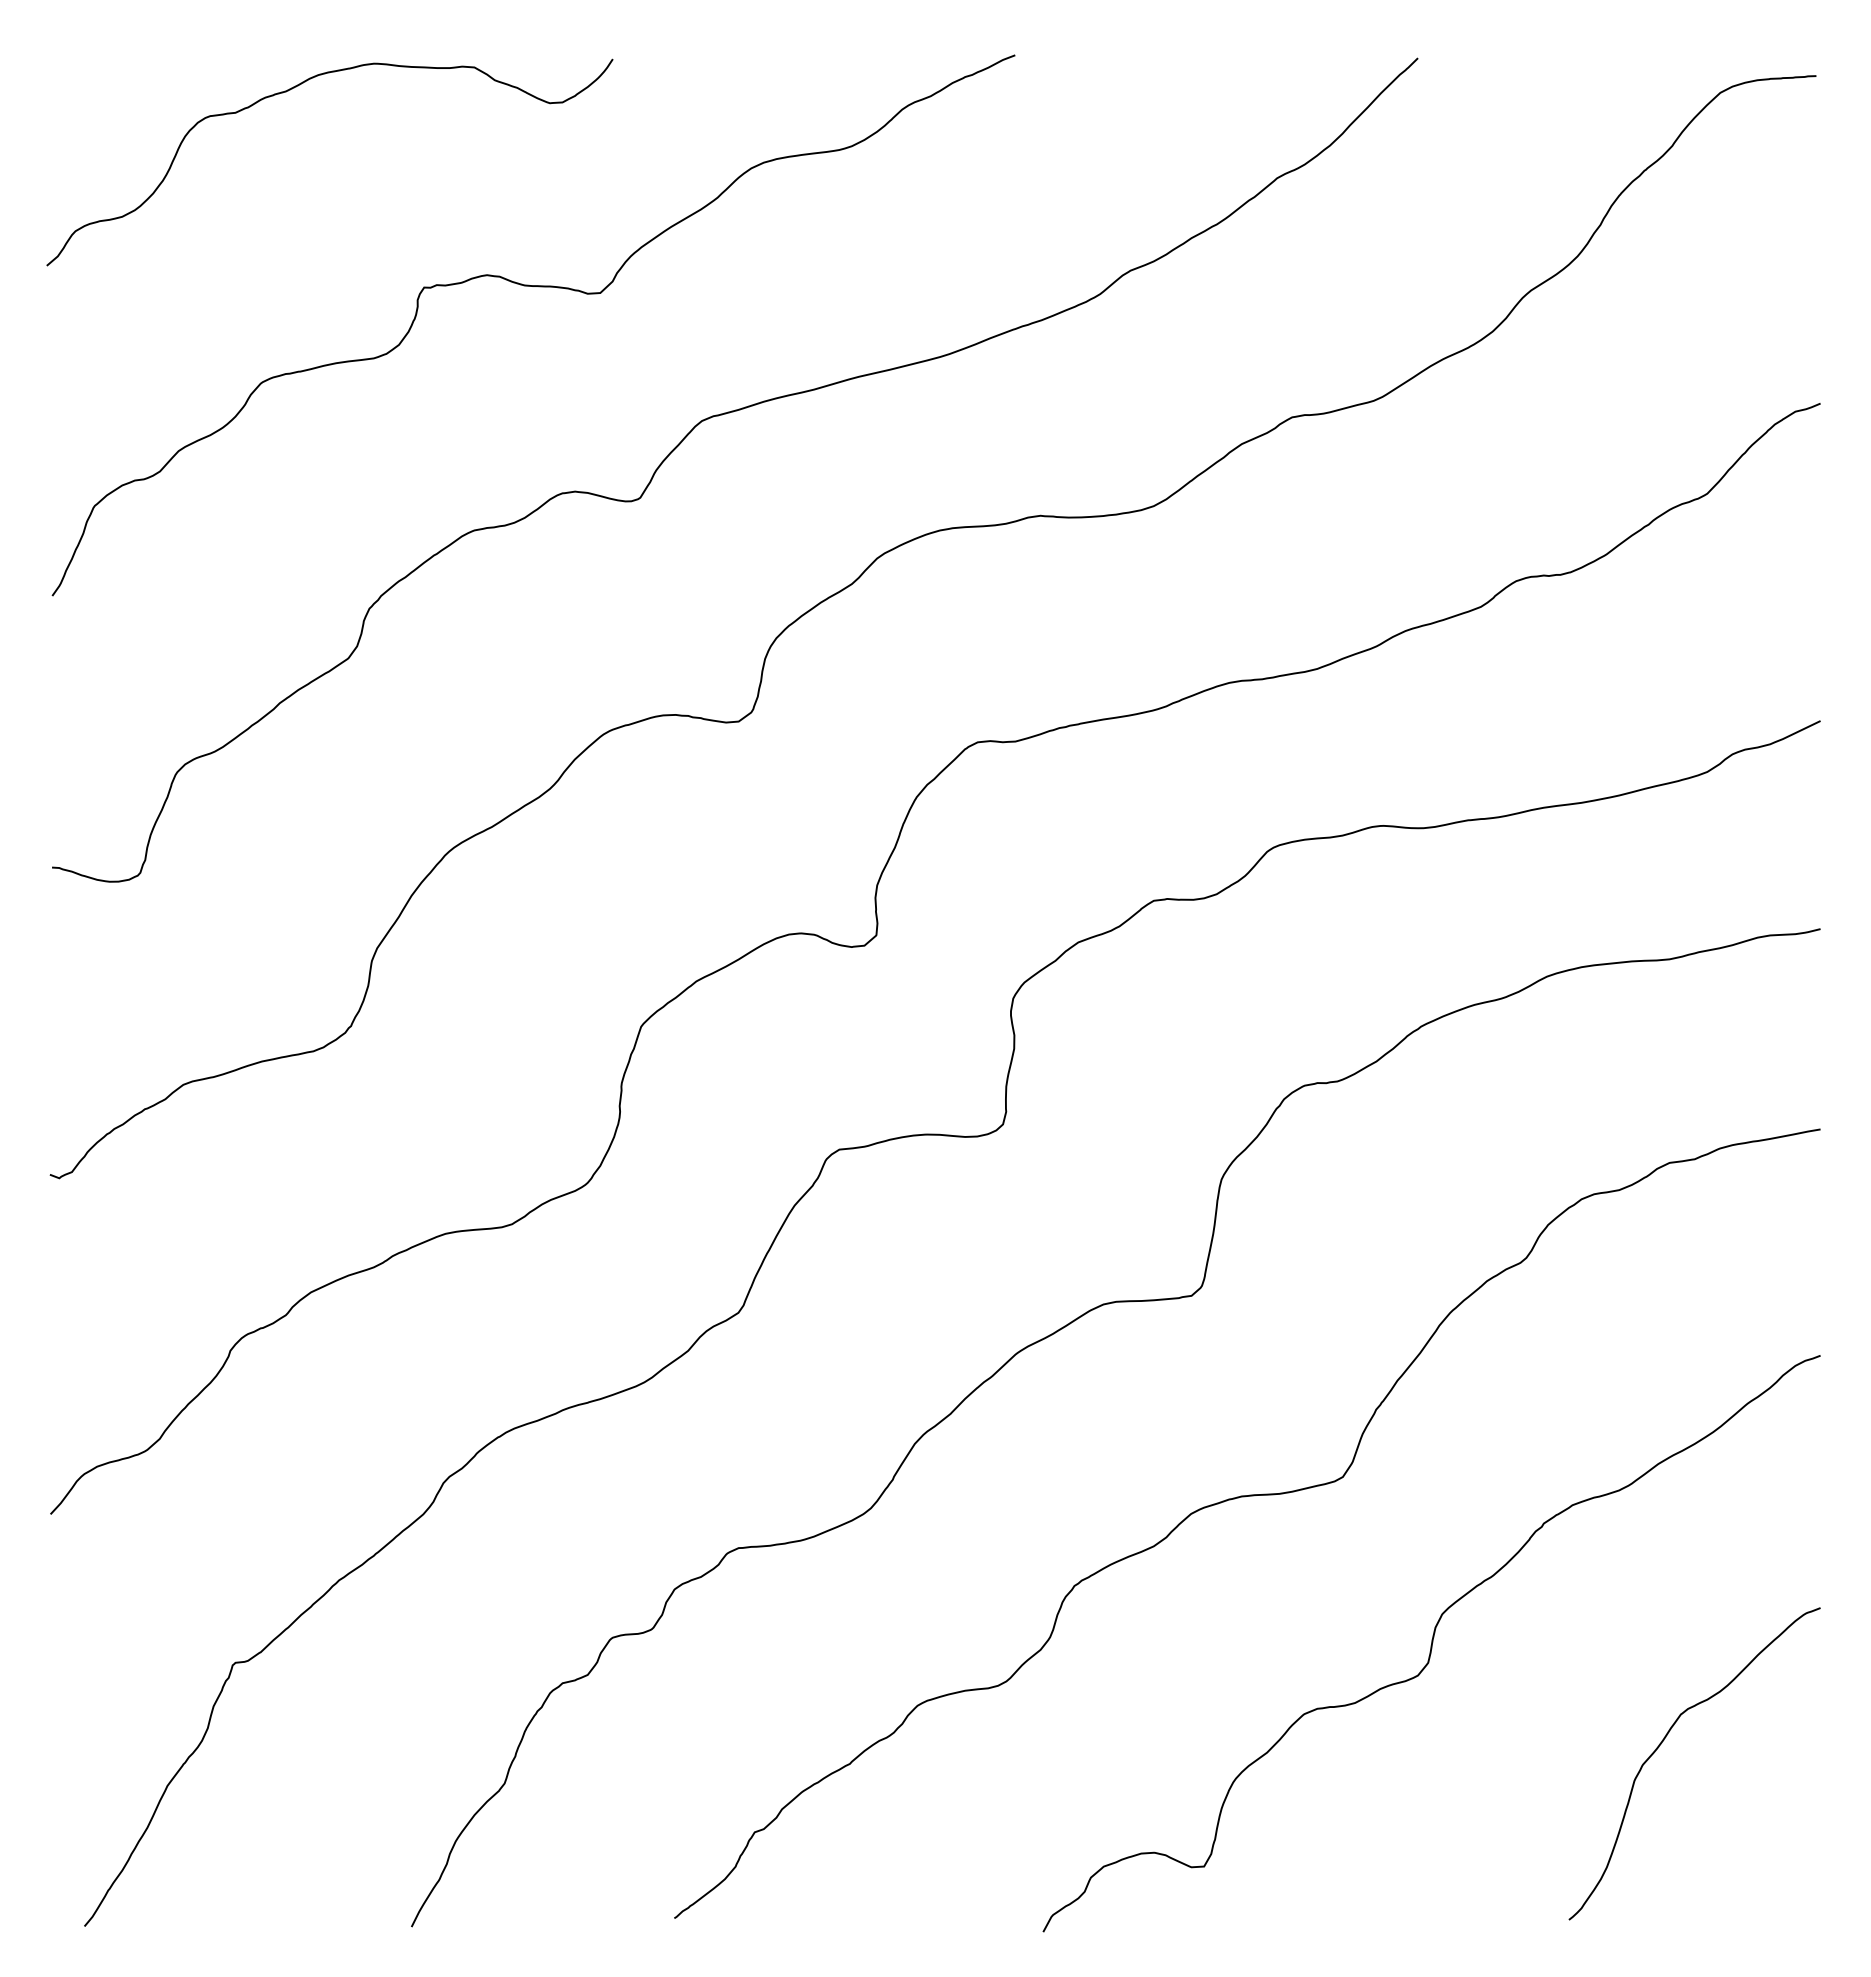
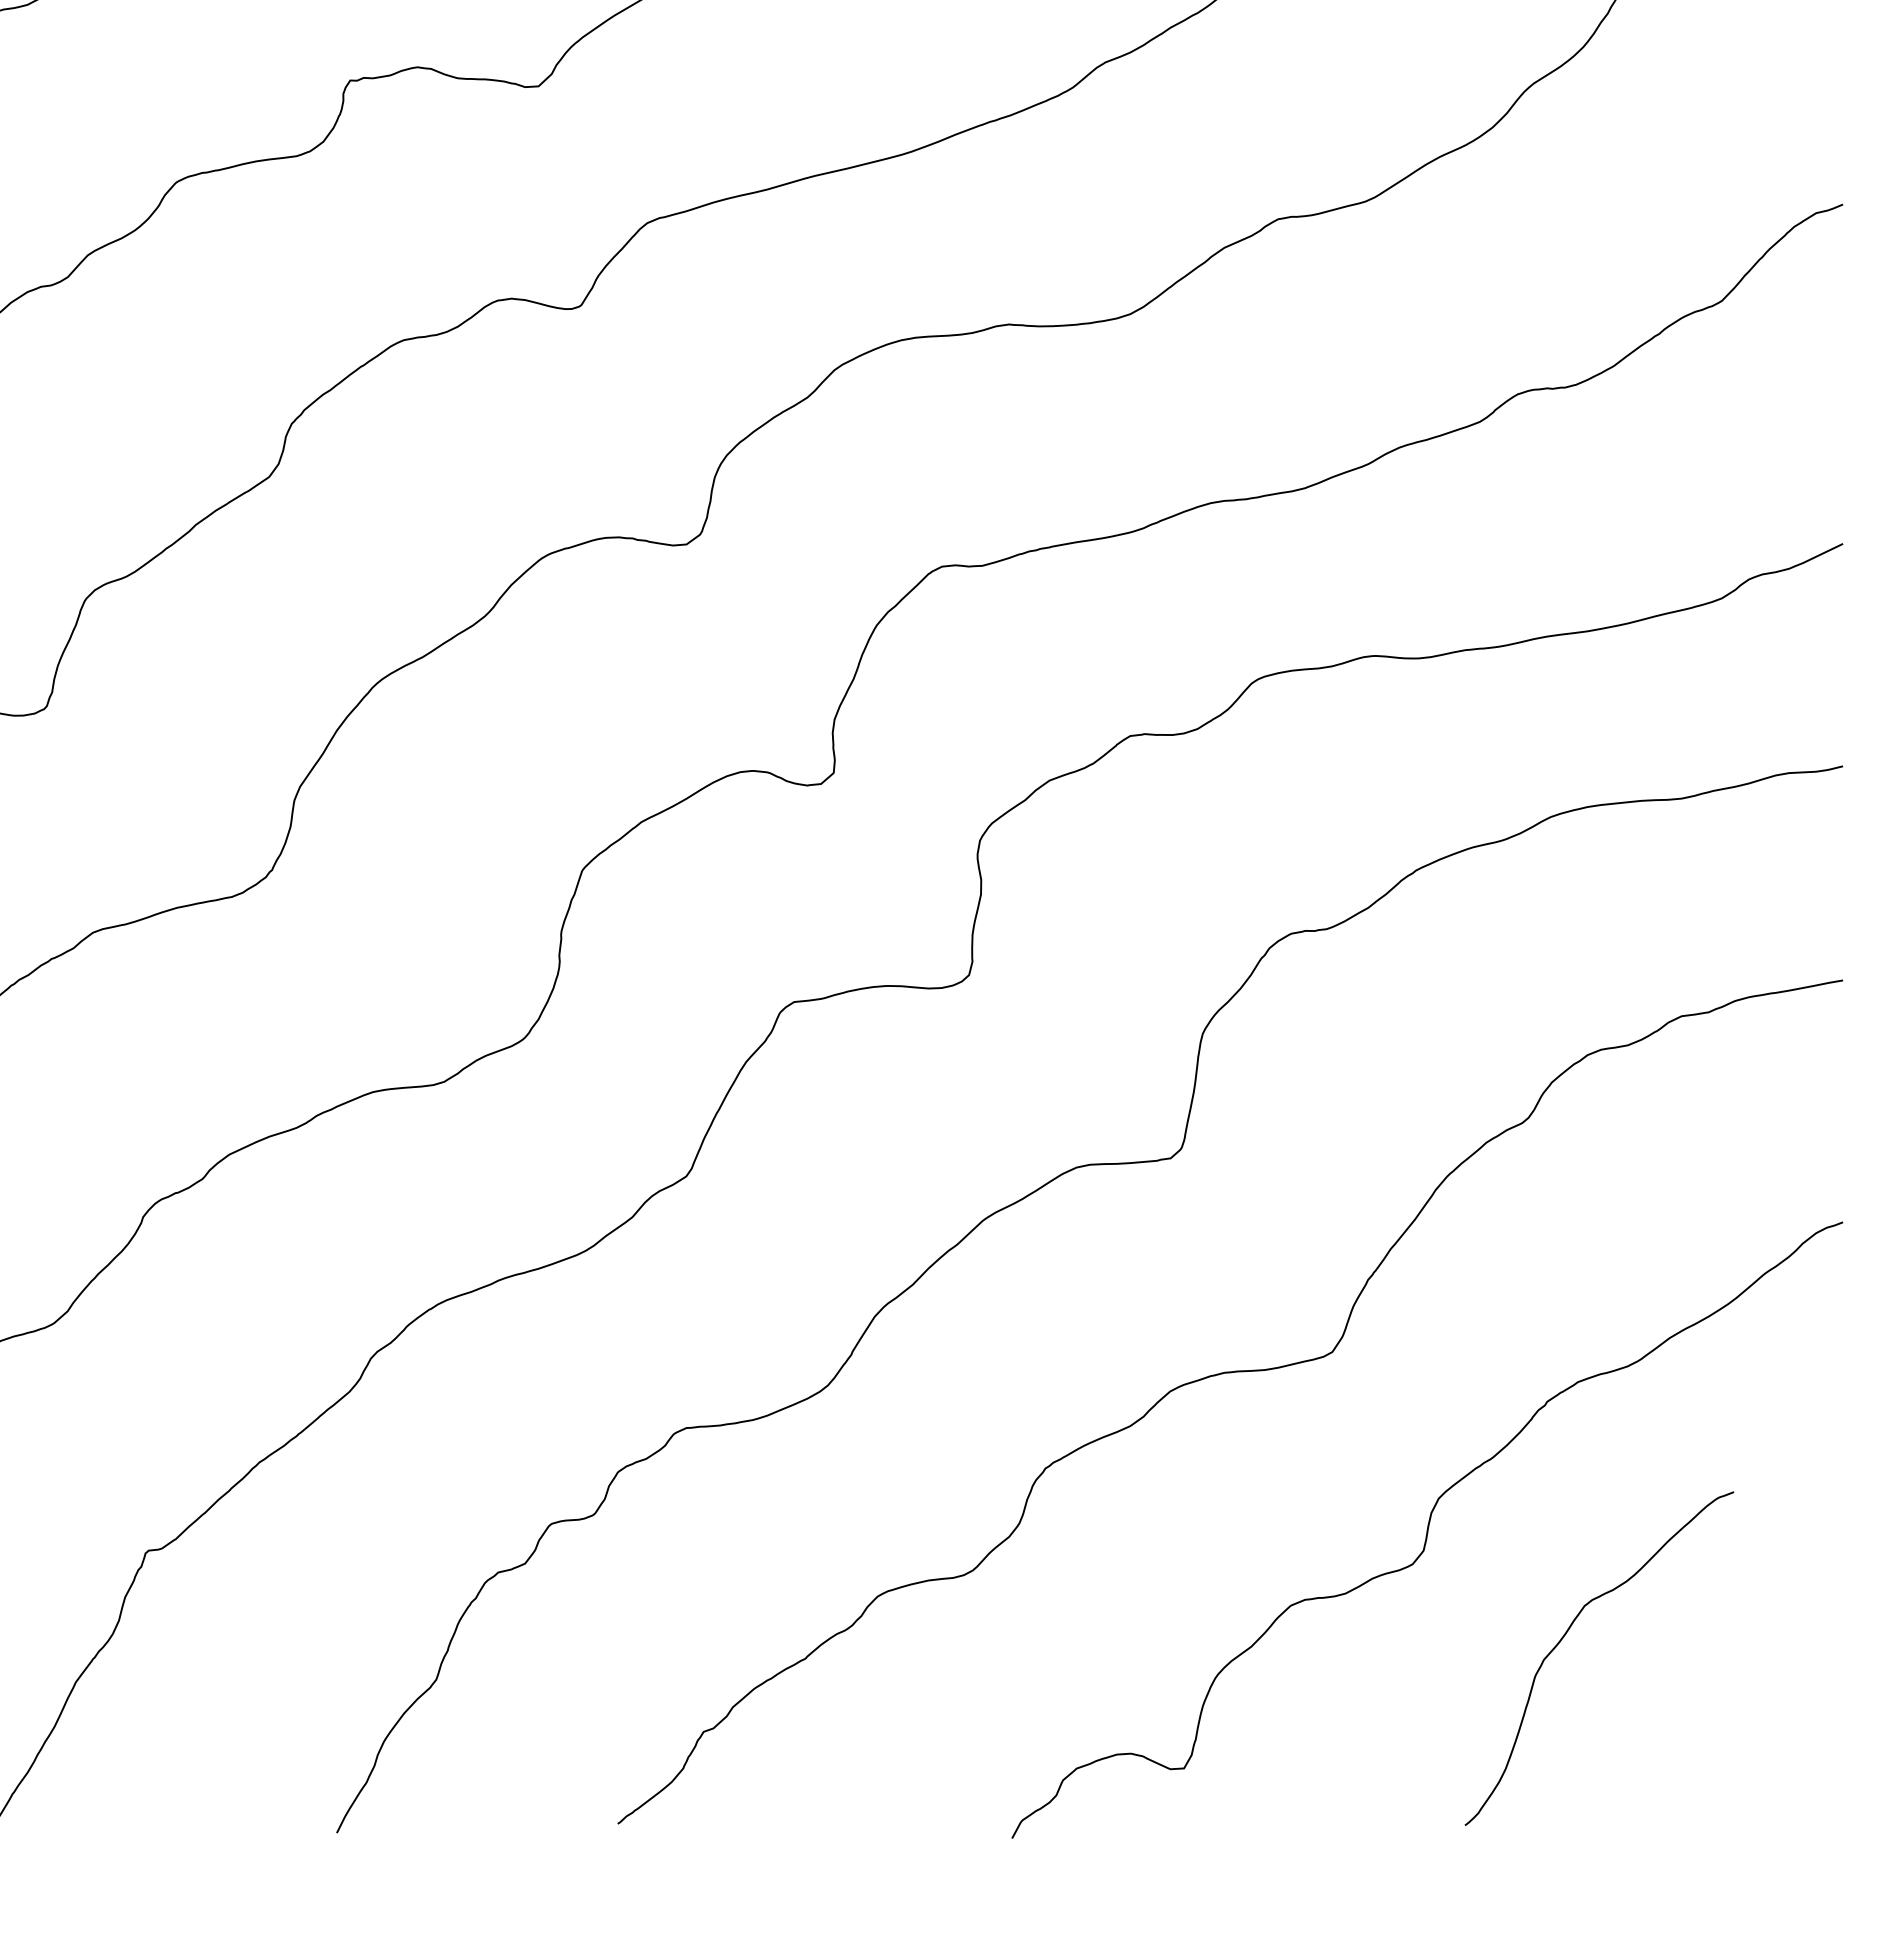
curve: (1662, 1743) -> (1565, 1636), moved

